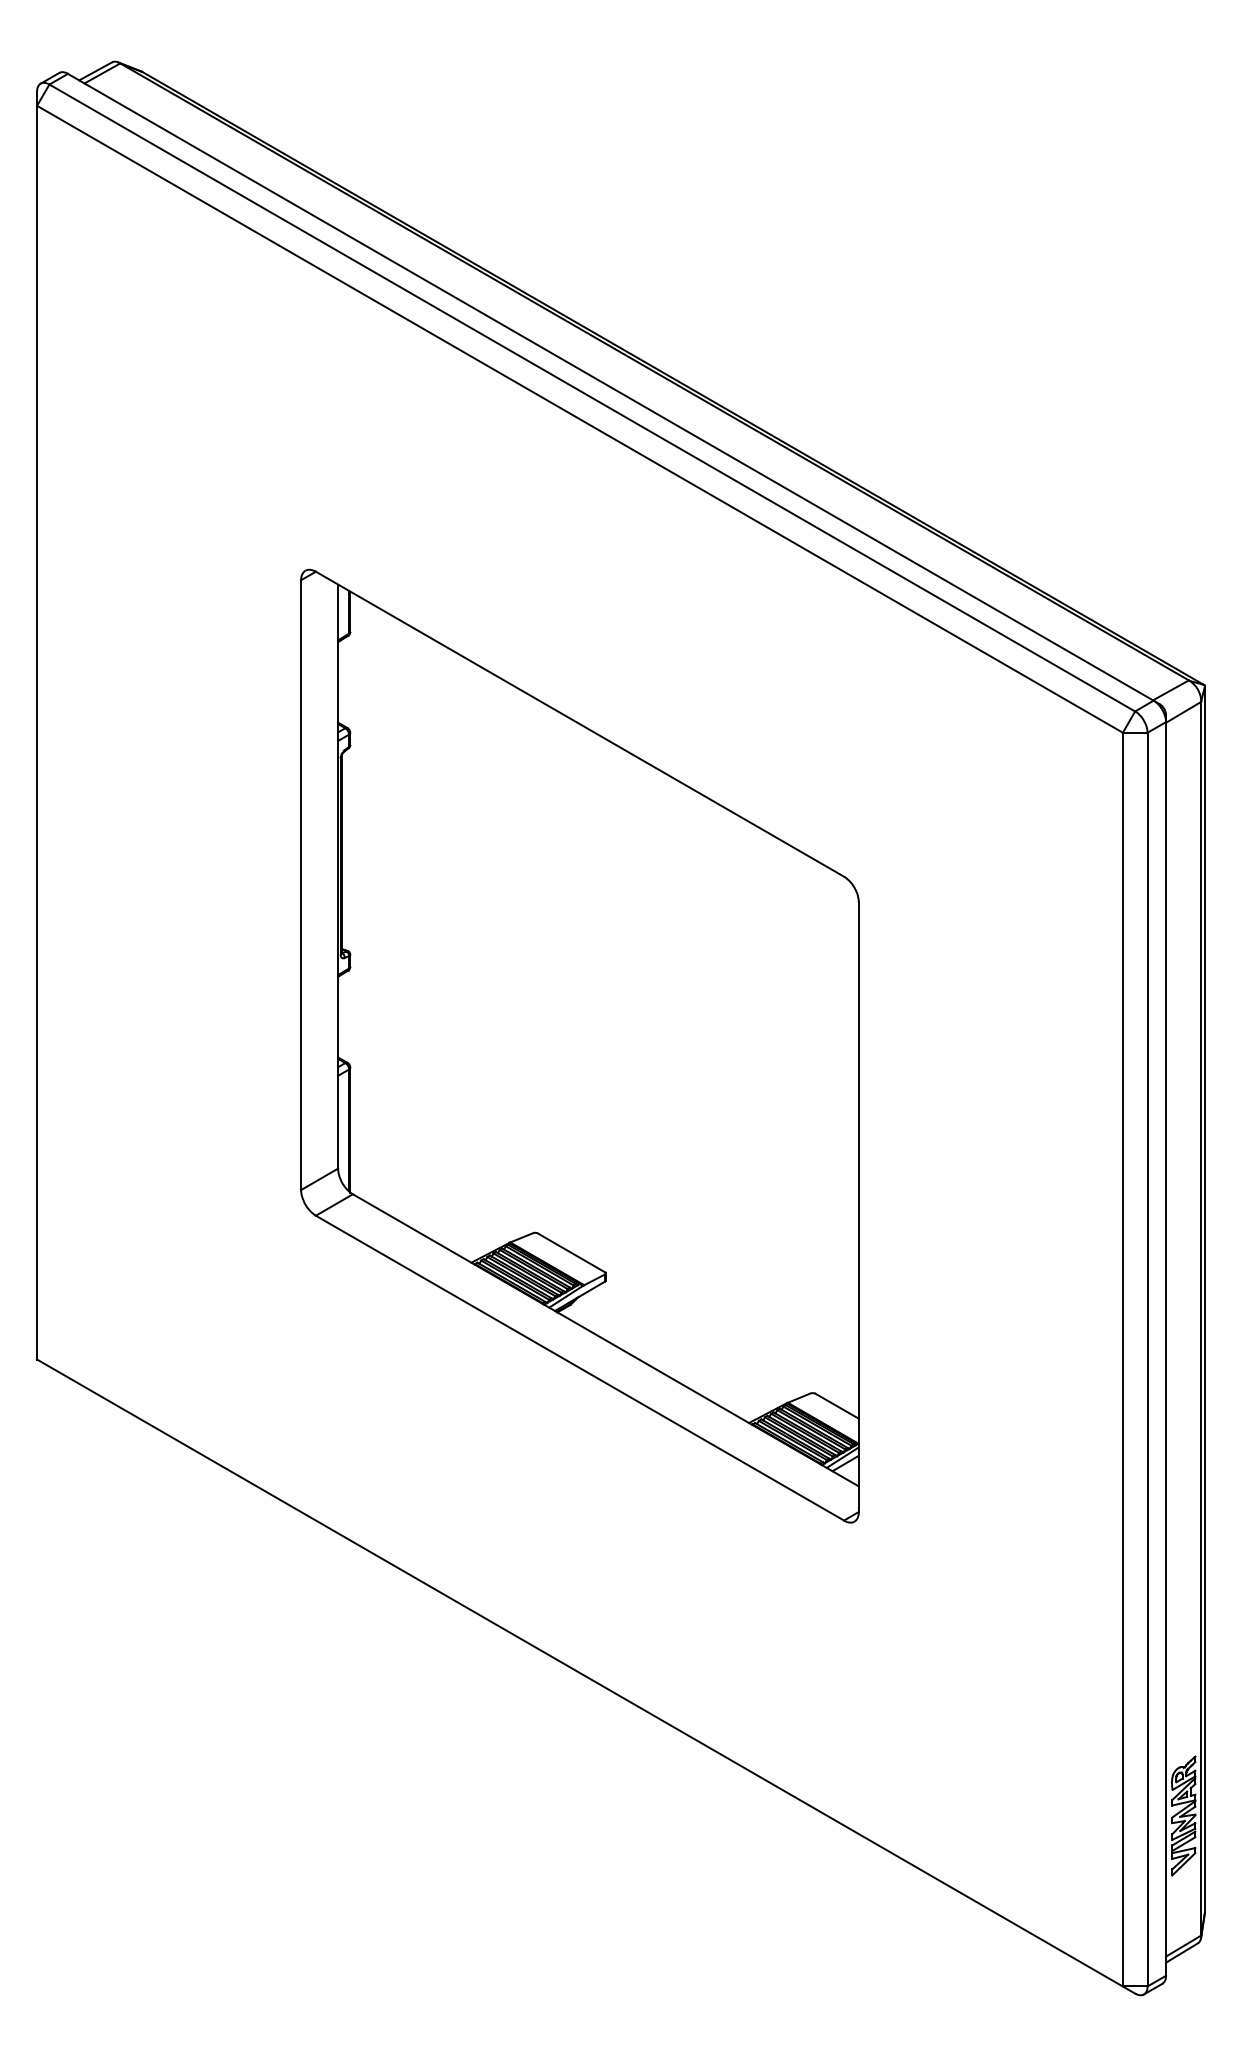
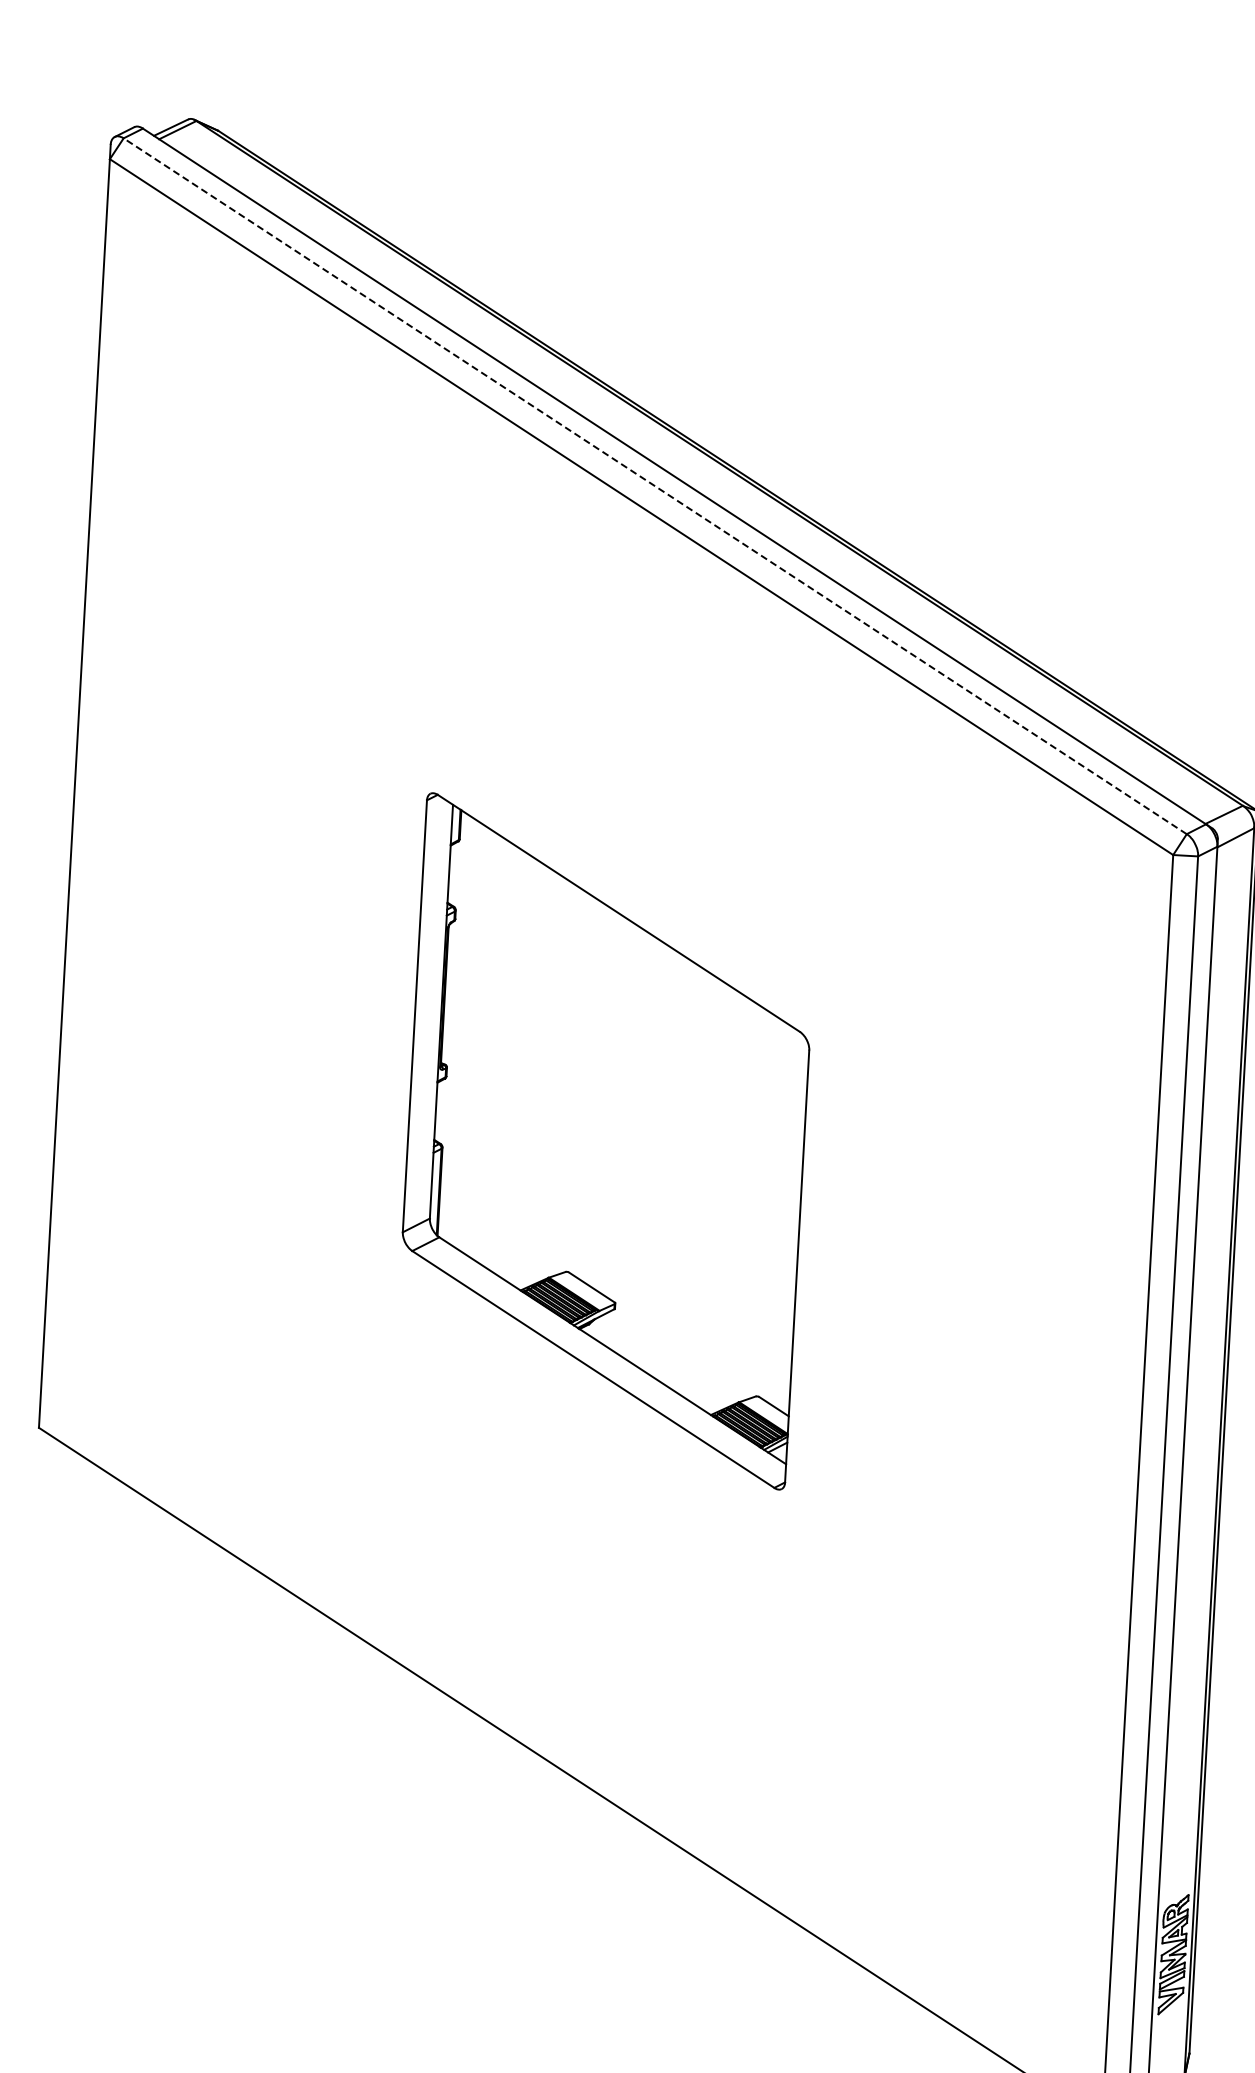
line: (592, 398) -> (655, 486), solid -> dashed
part: (579, 1045) -> (605, 1140), size x0.7

